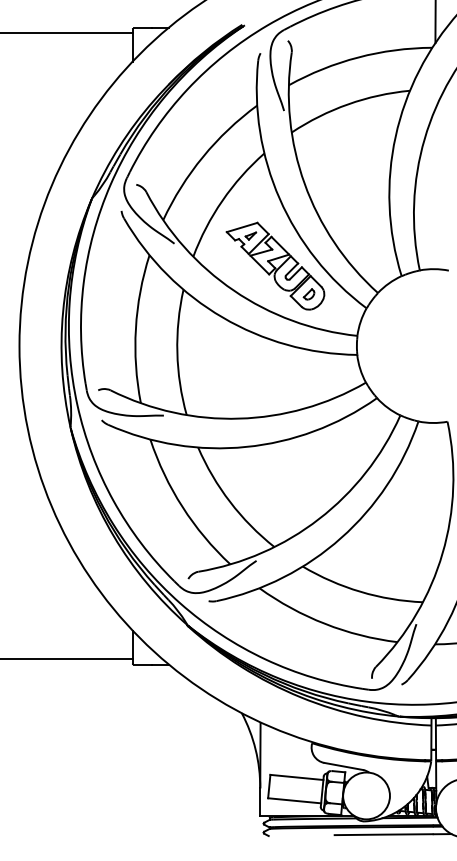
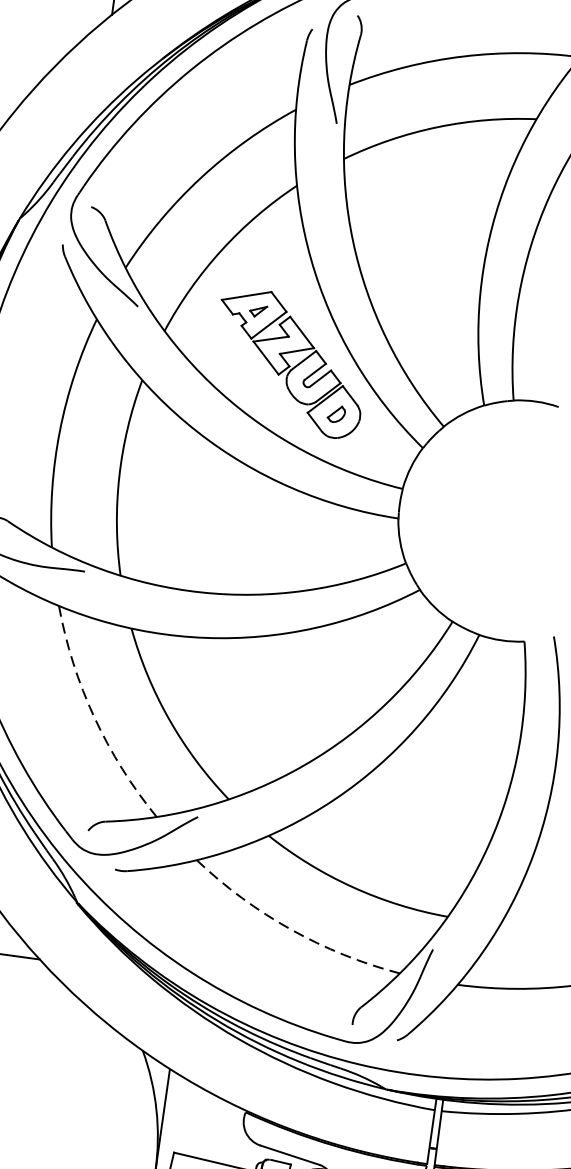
arc: (182, 507) -> (94, 718), solid -> dashed
arc: (325, 623) -> (291, 929), solid -> dashed

